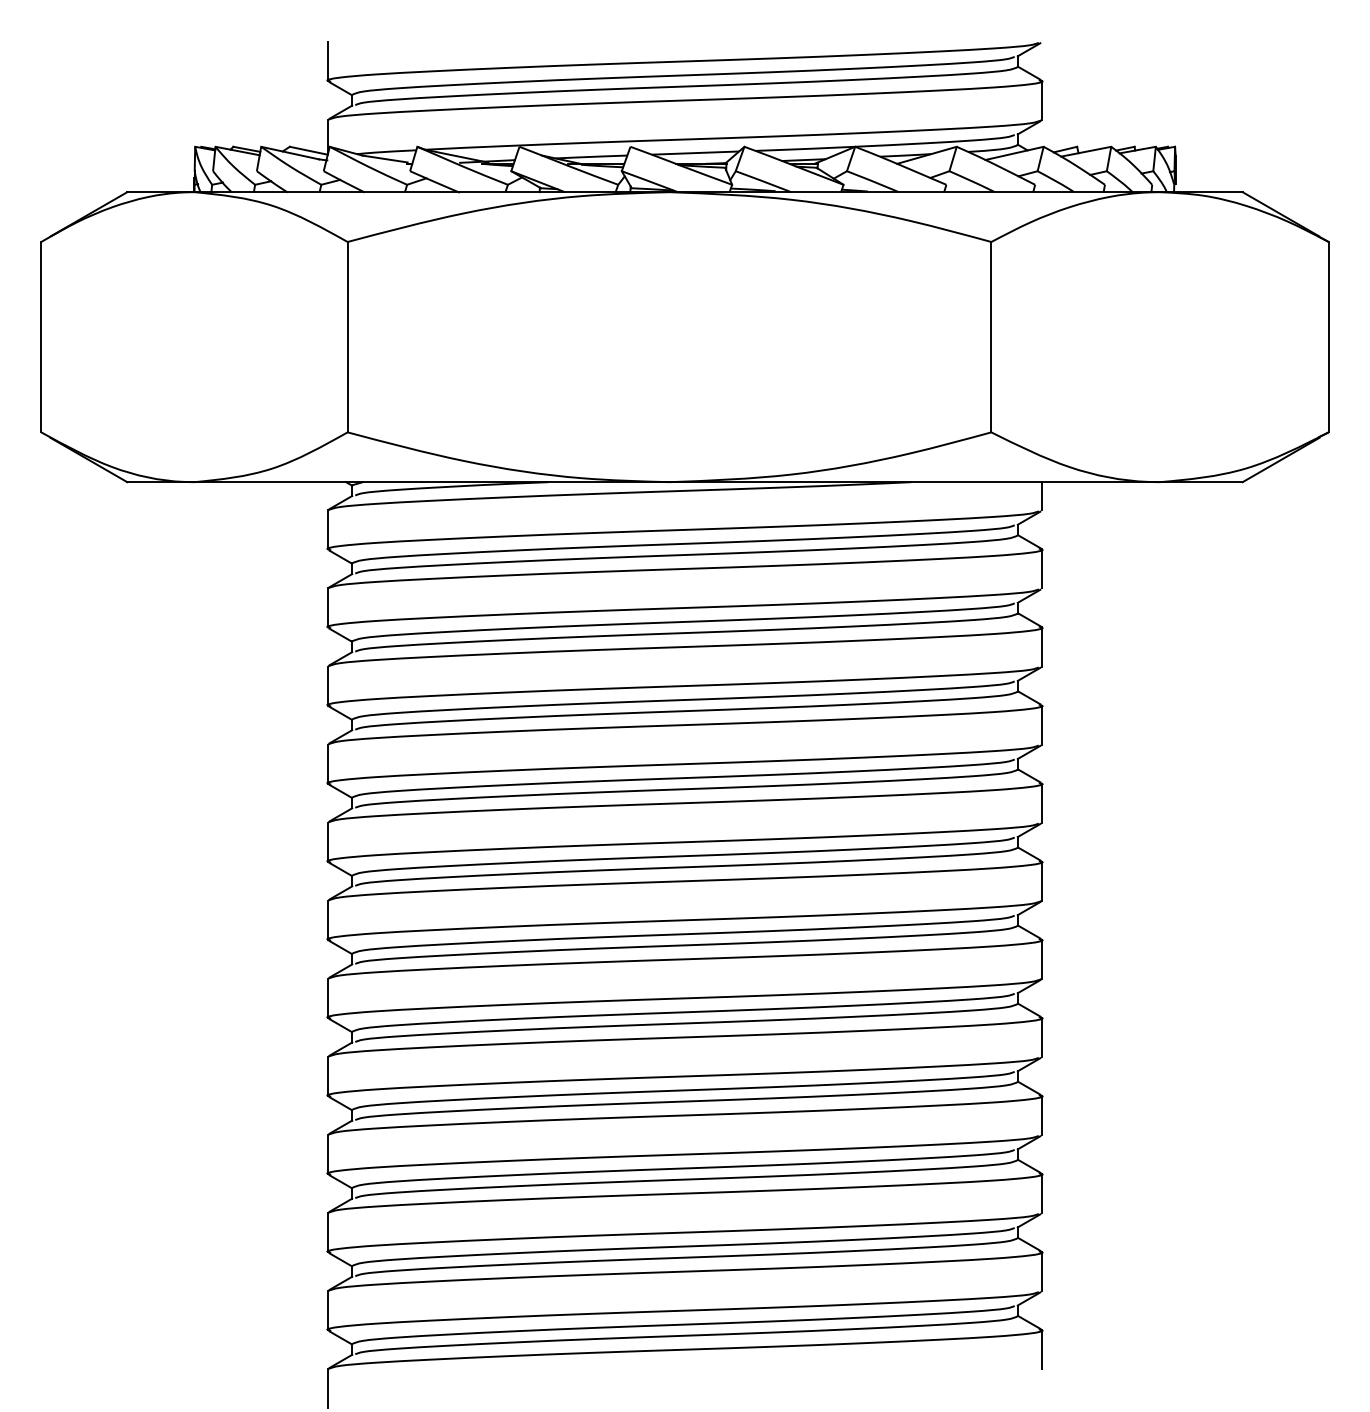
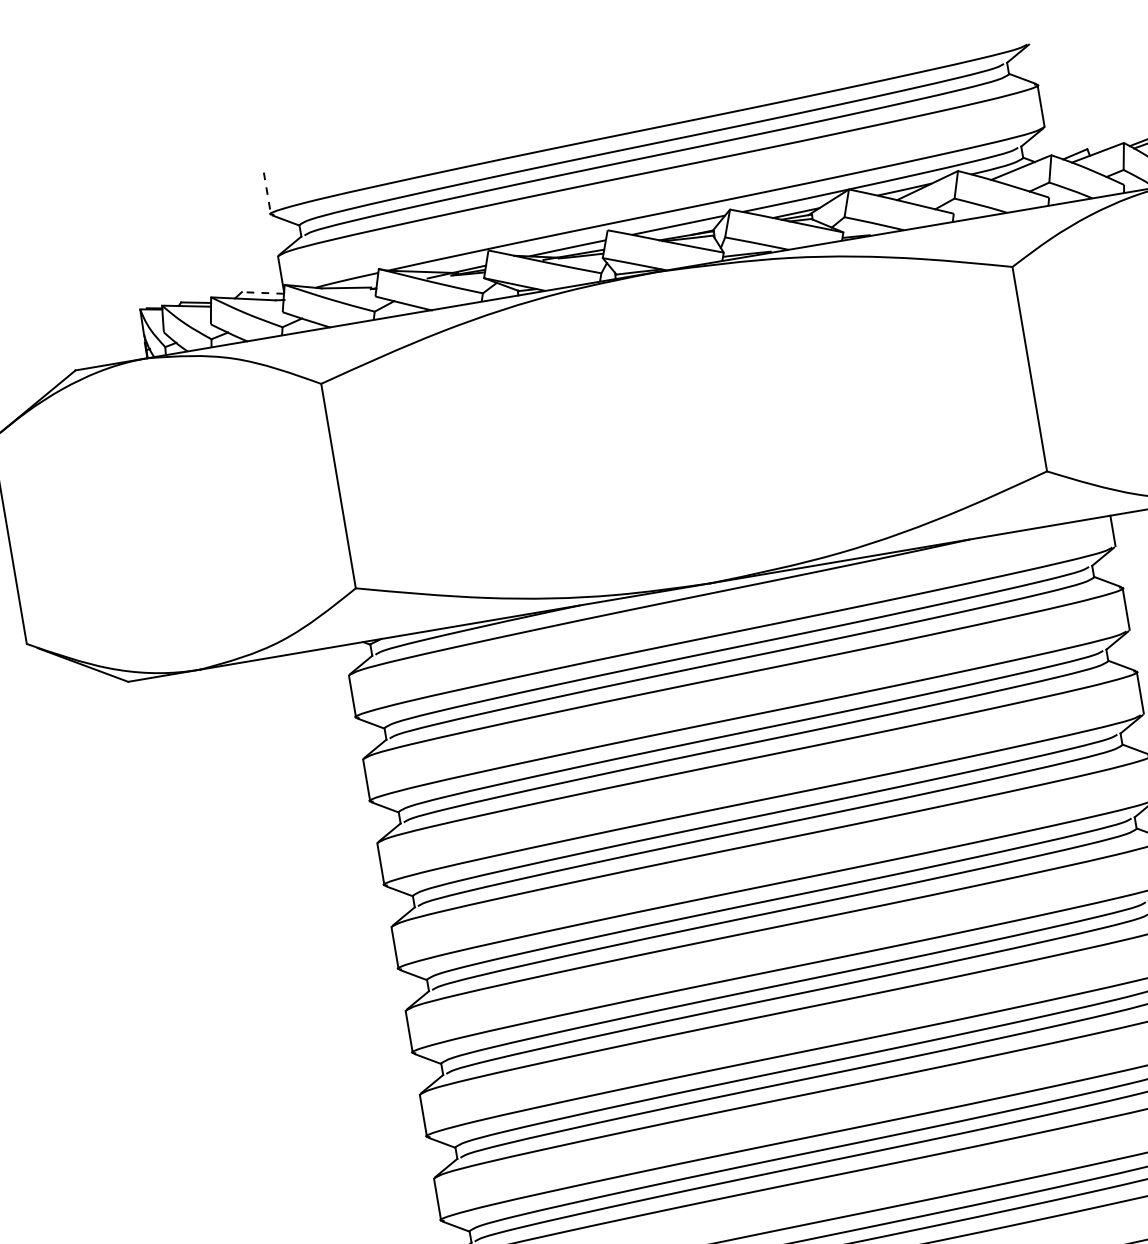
line: (328, 61) -> (267, 193), solid -> dashed
line: (308, 150) -> (262, 292), solid -> dashed

